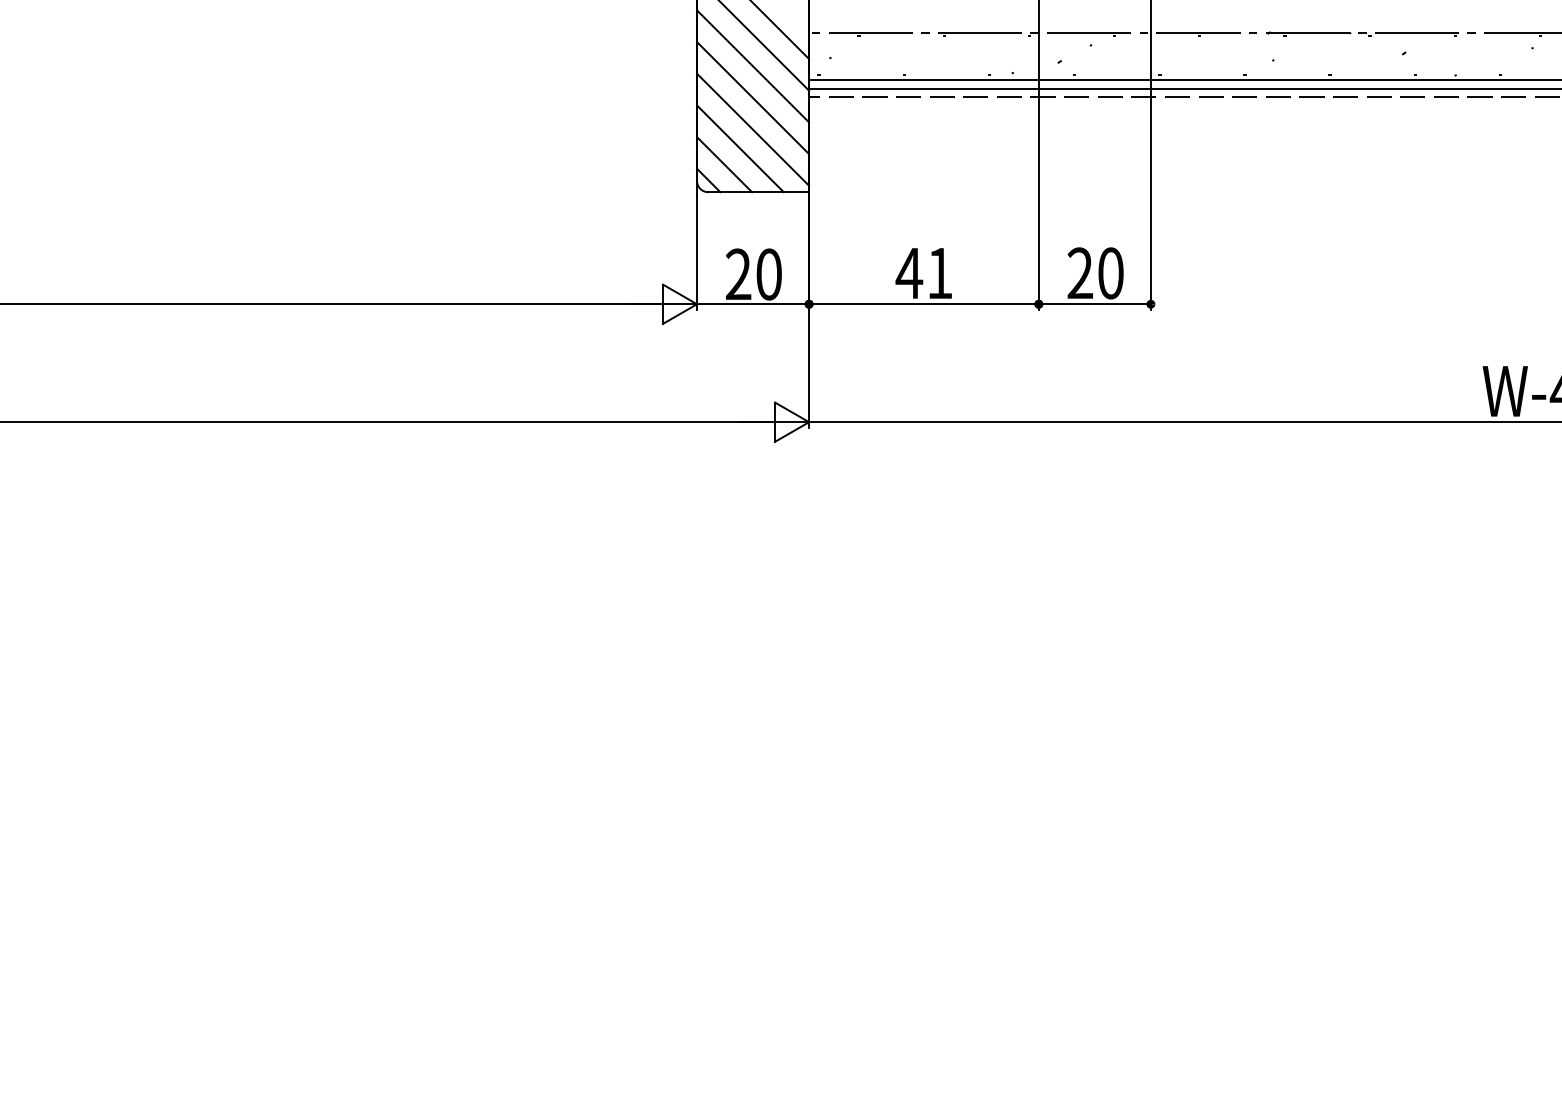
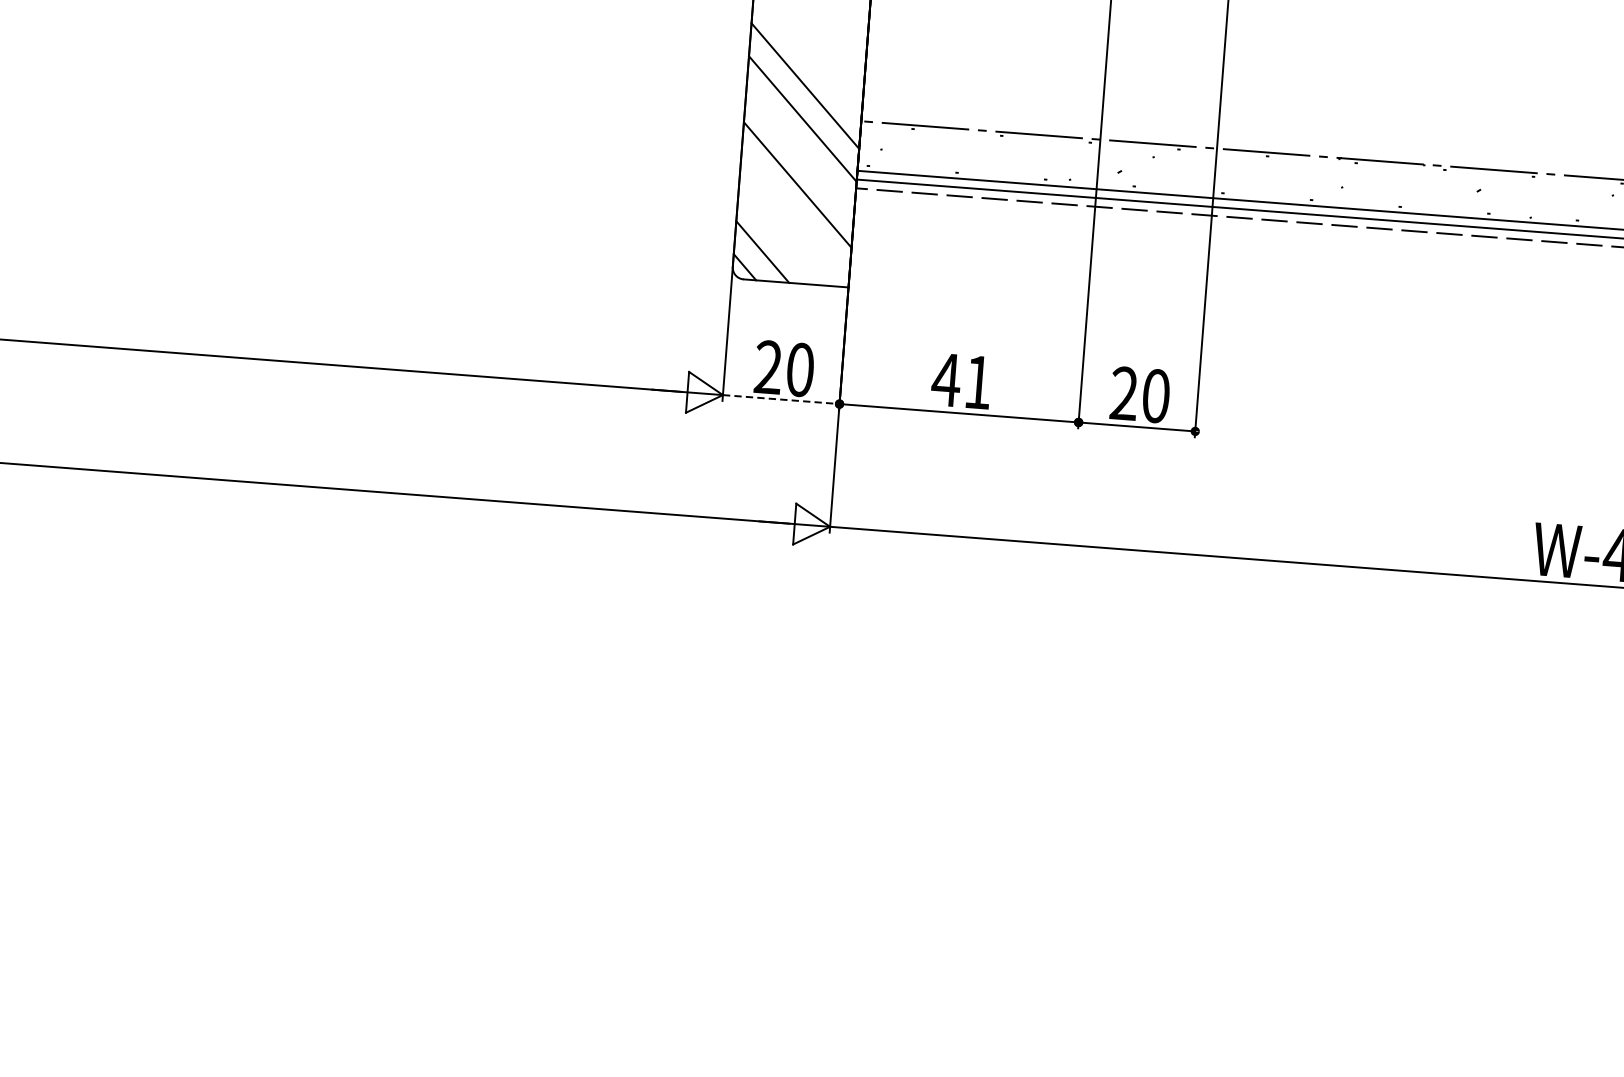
line: (753, 66) -> (800, 152), removed
line: (753, 129) -> (795, 217), removed
line: (740, 148) -> (780, 236), removed
line: (753, 304) -> (781, 399), solid -> dashed

